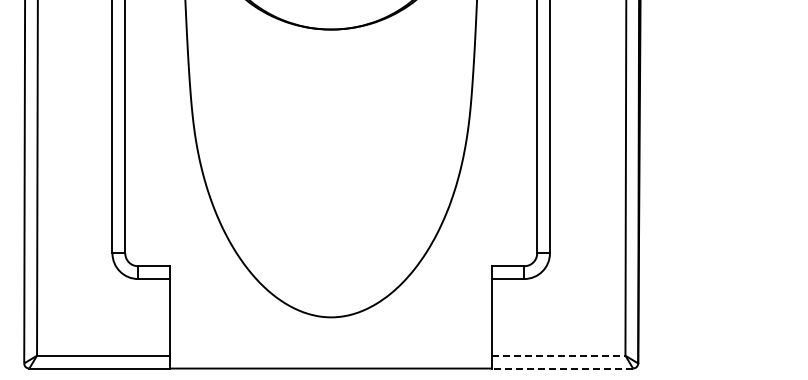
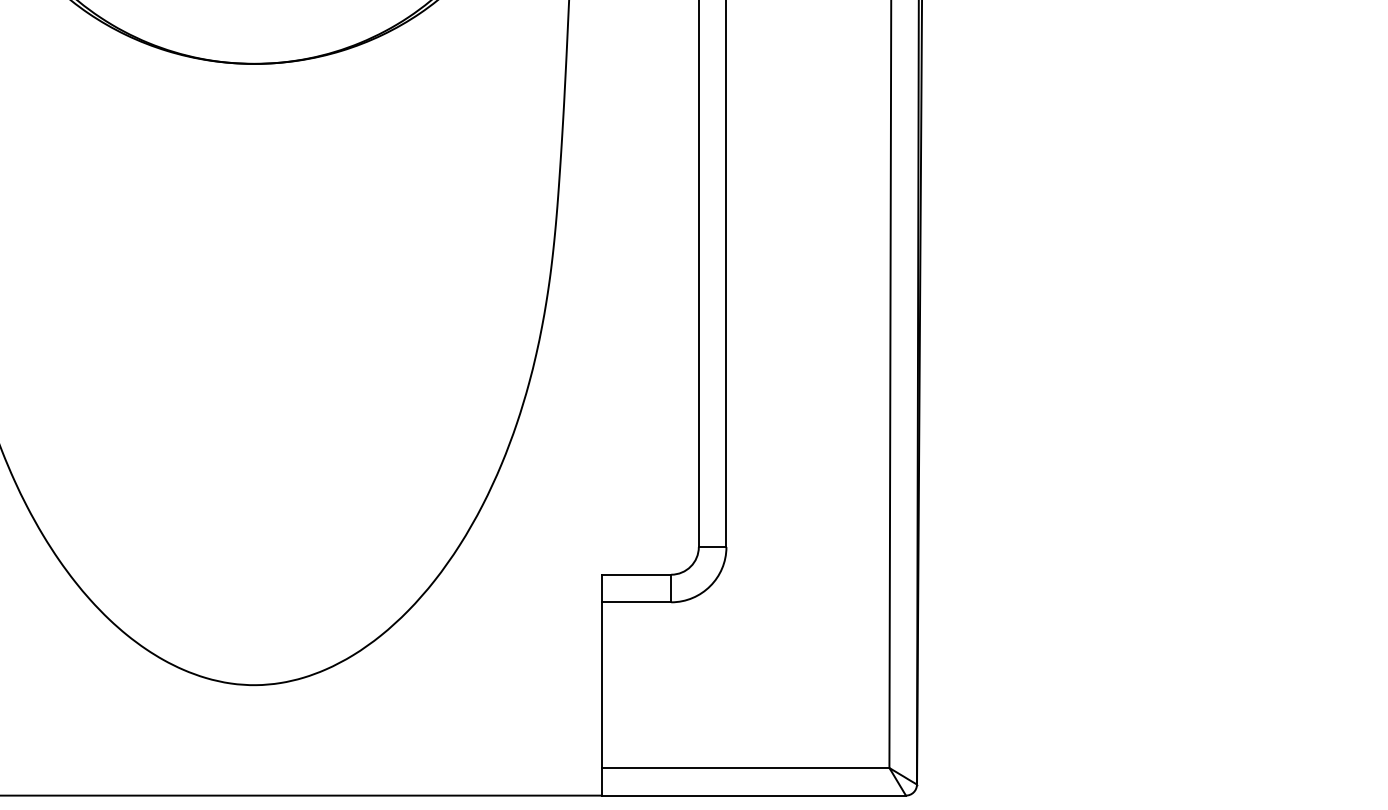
line: (558, 355) -> (744, 767), dashed -> solid
line: (562, 368) -> (753, 795), dashed -> solid

